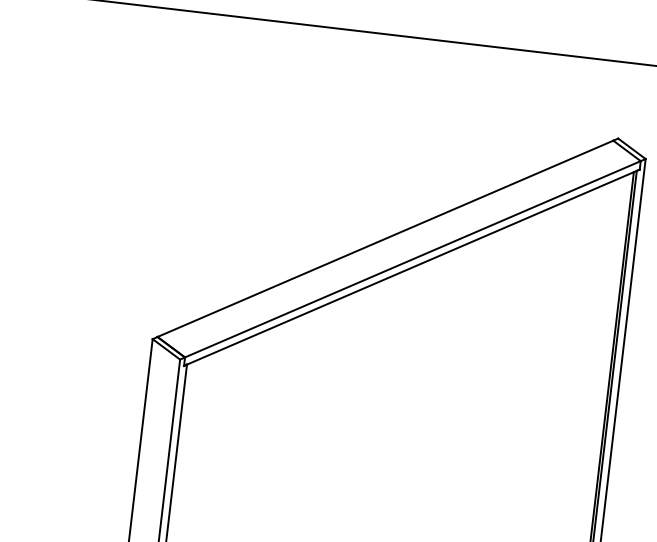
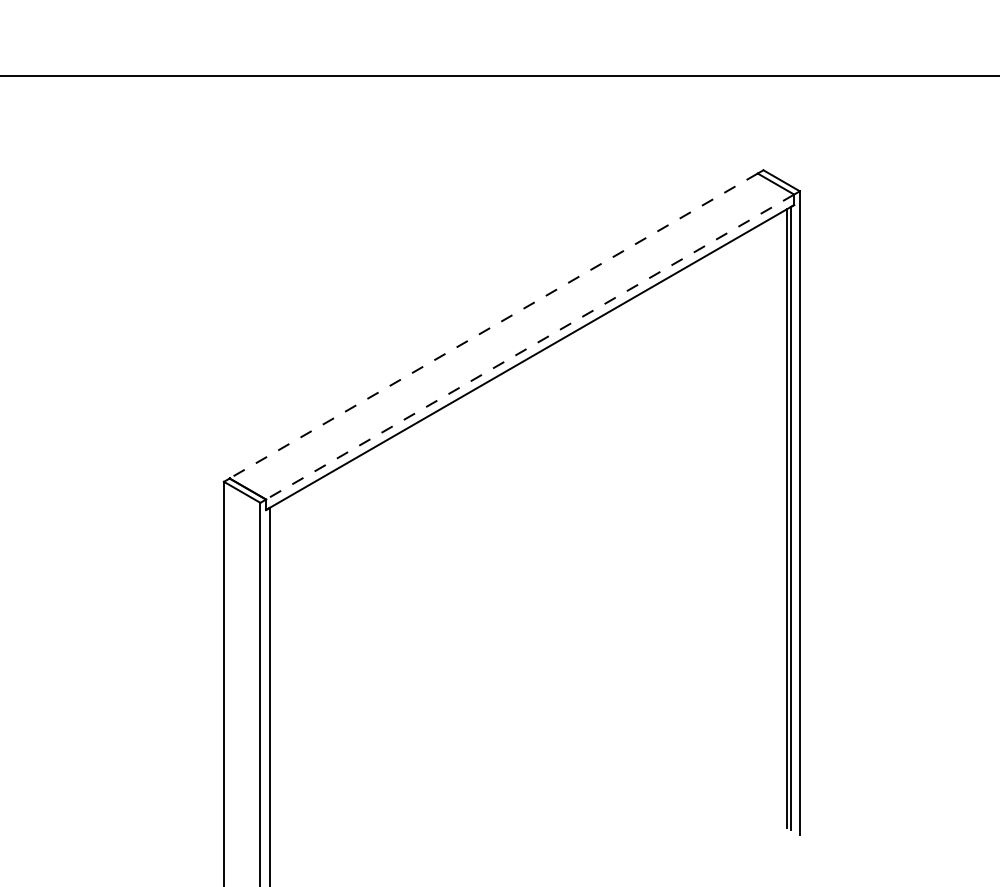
line: (385, 239) -> (493, 326), solid -> dashed
line: (413, 259) -> (530, 347), solid -> dashed

